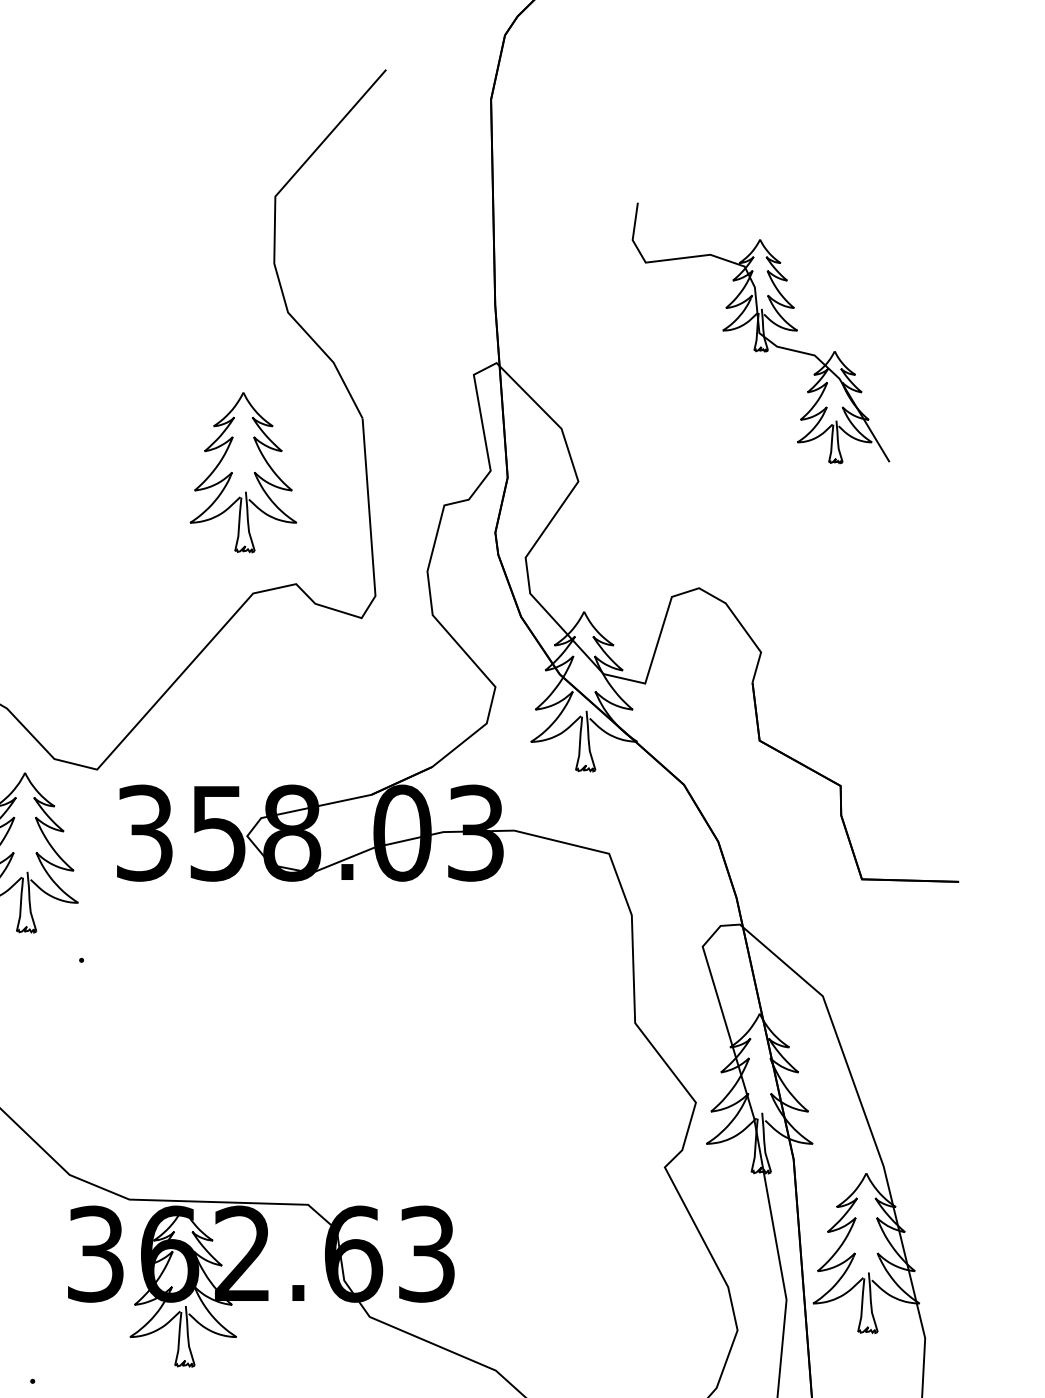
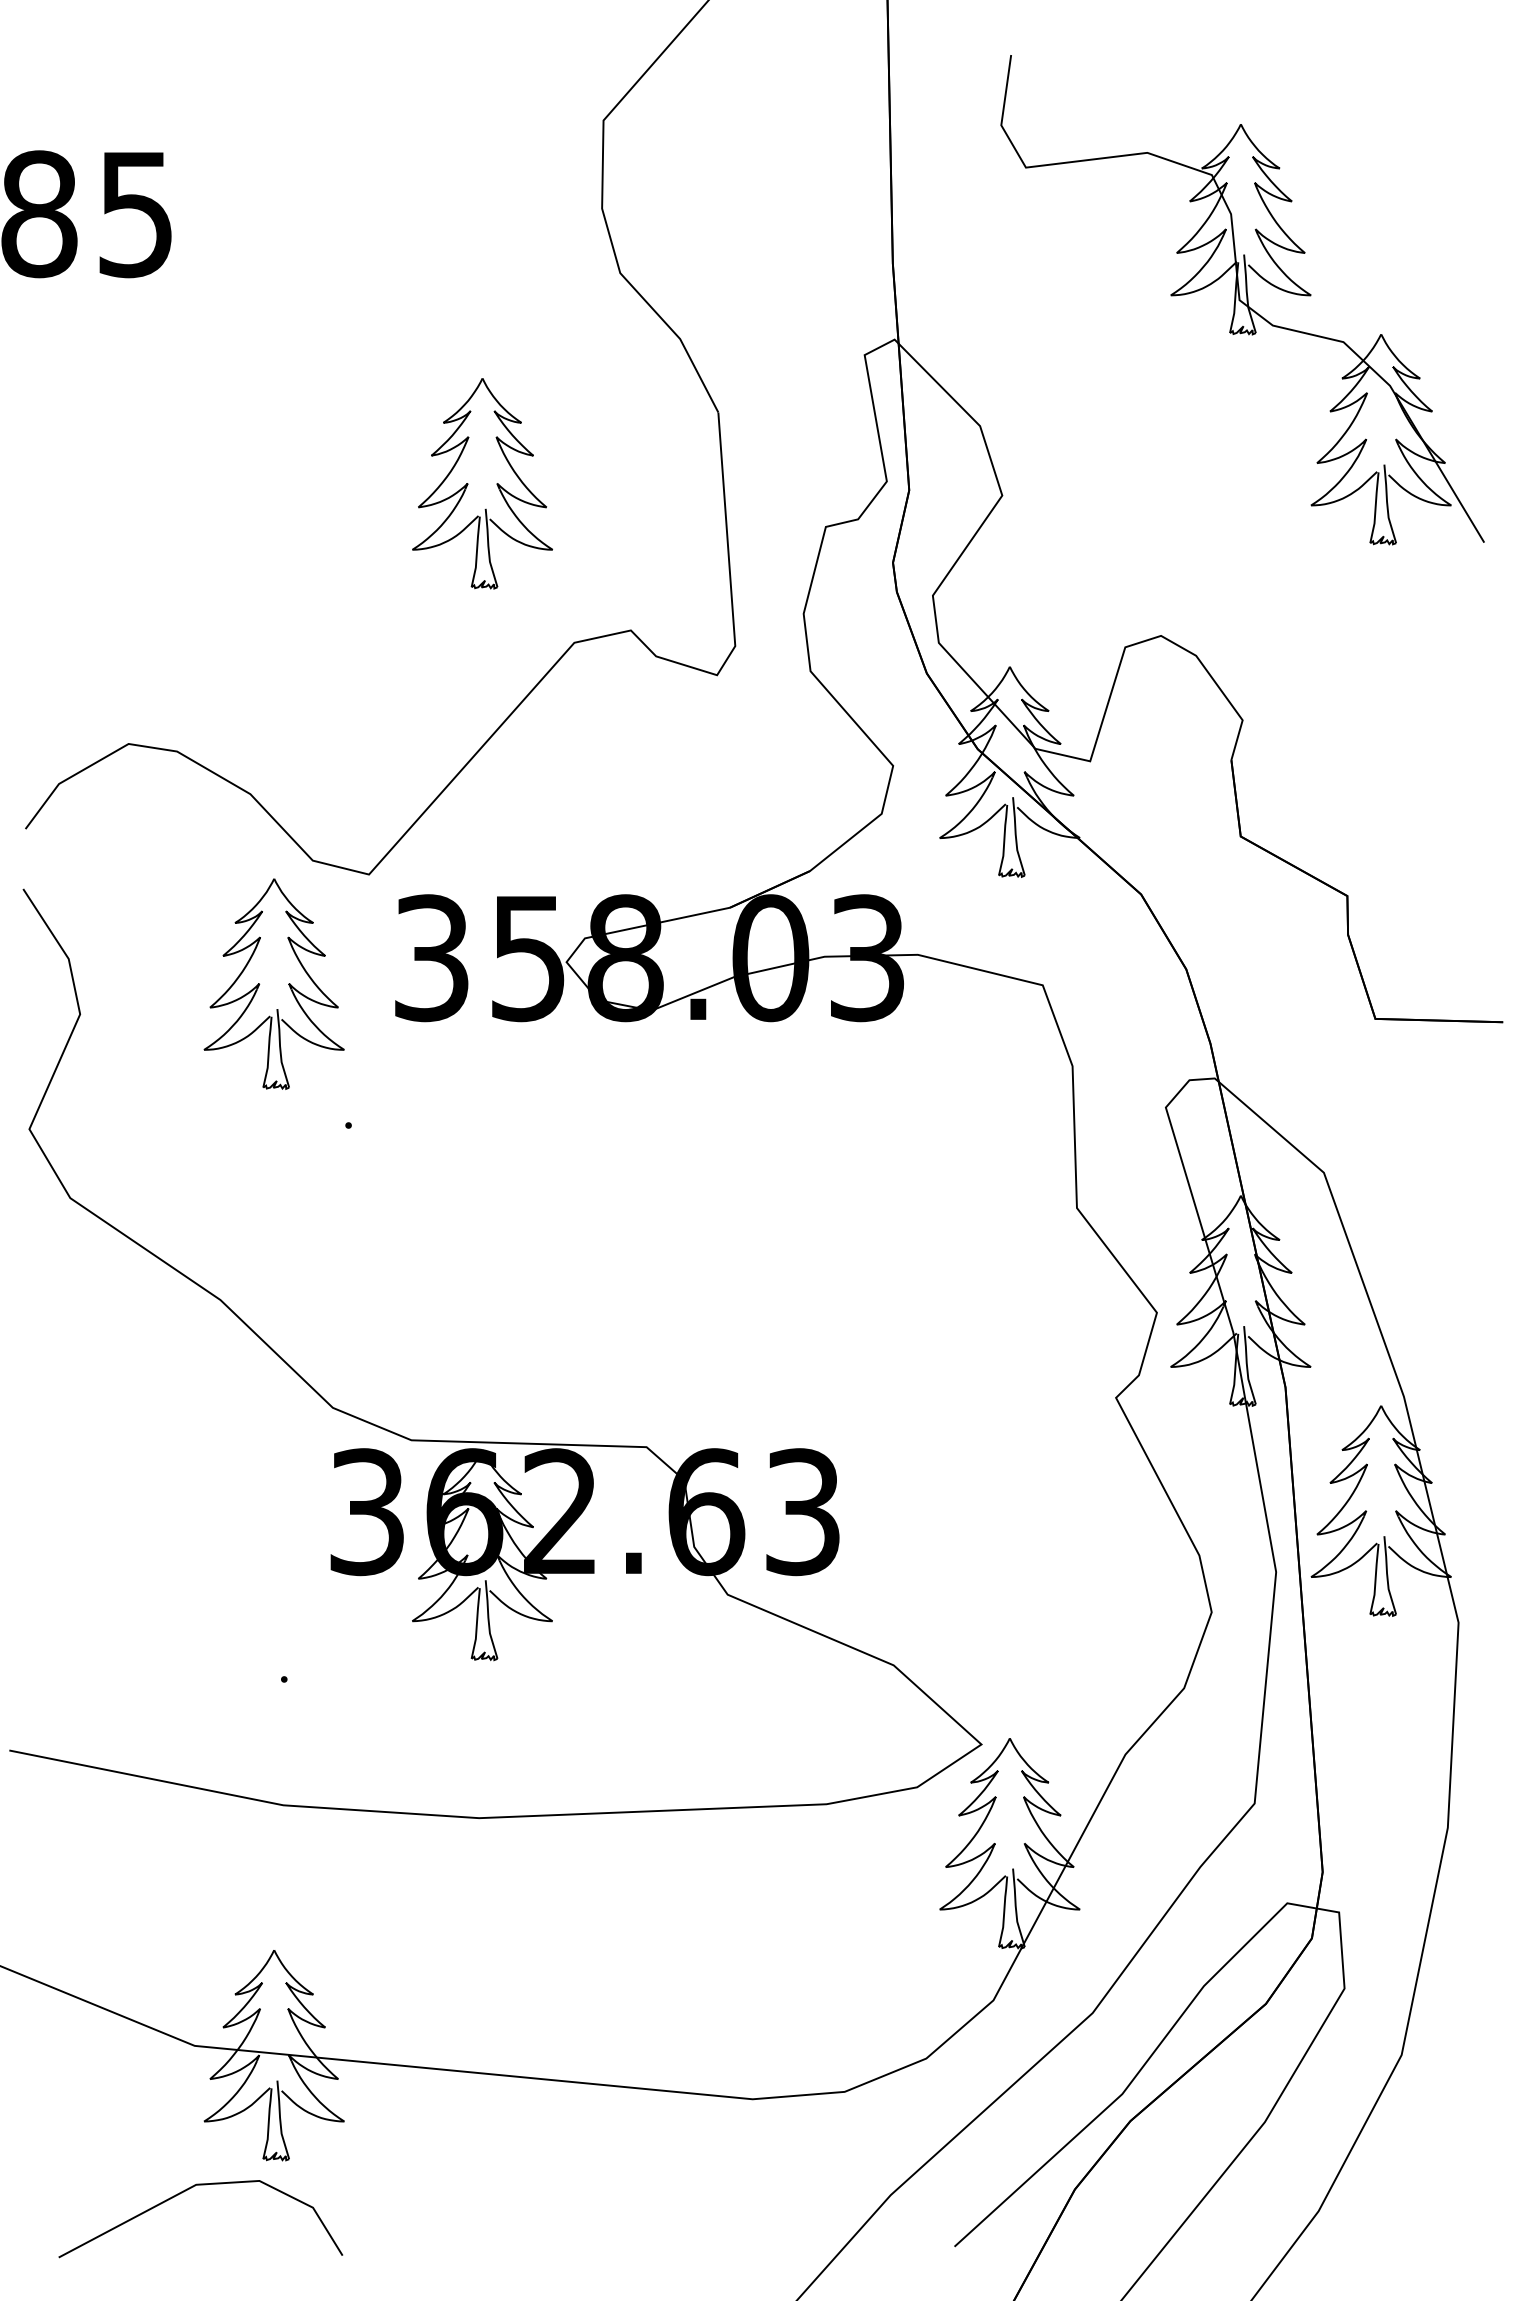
part: (760, 333) -> (1242, 300), size x1.43
part: (232, 472) -> (468, 483), moved

